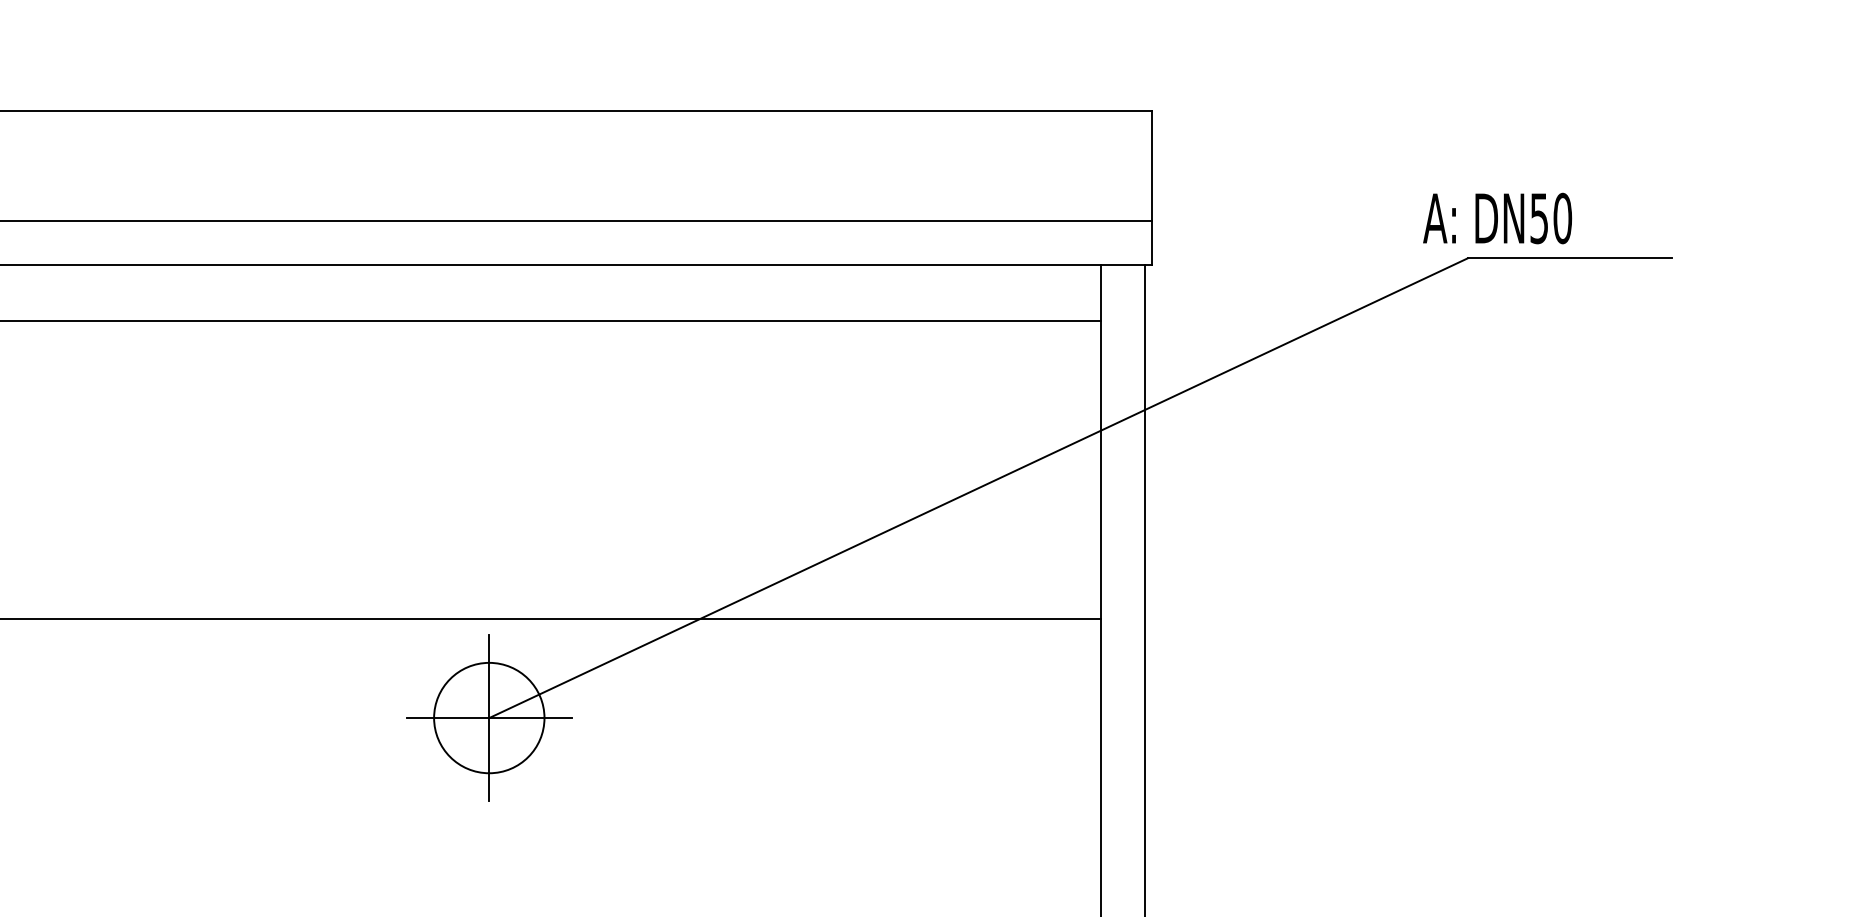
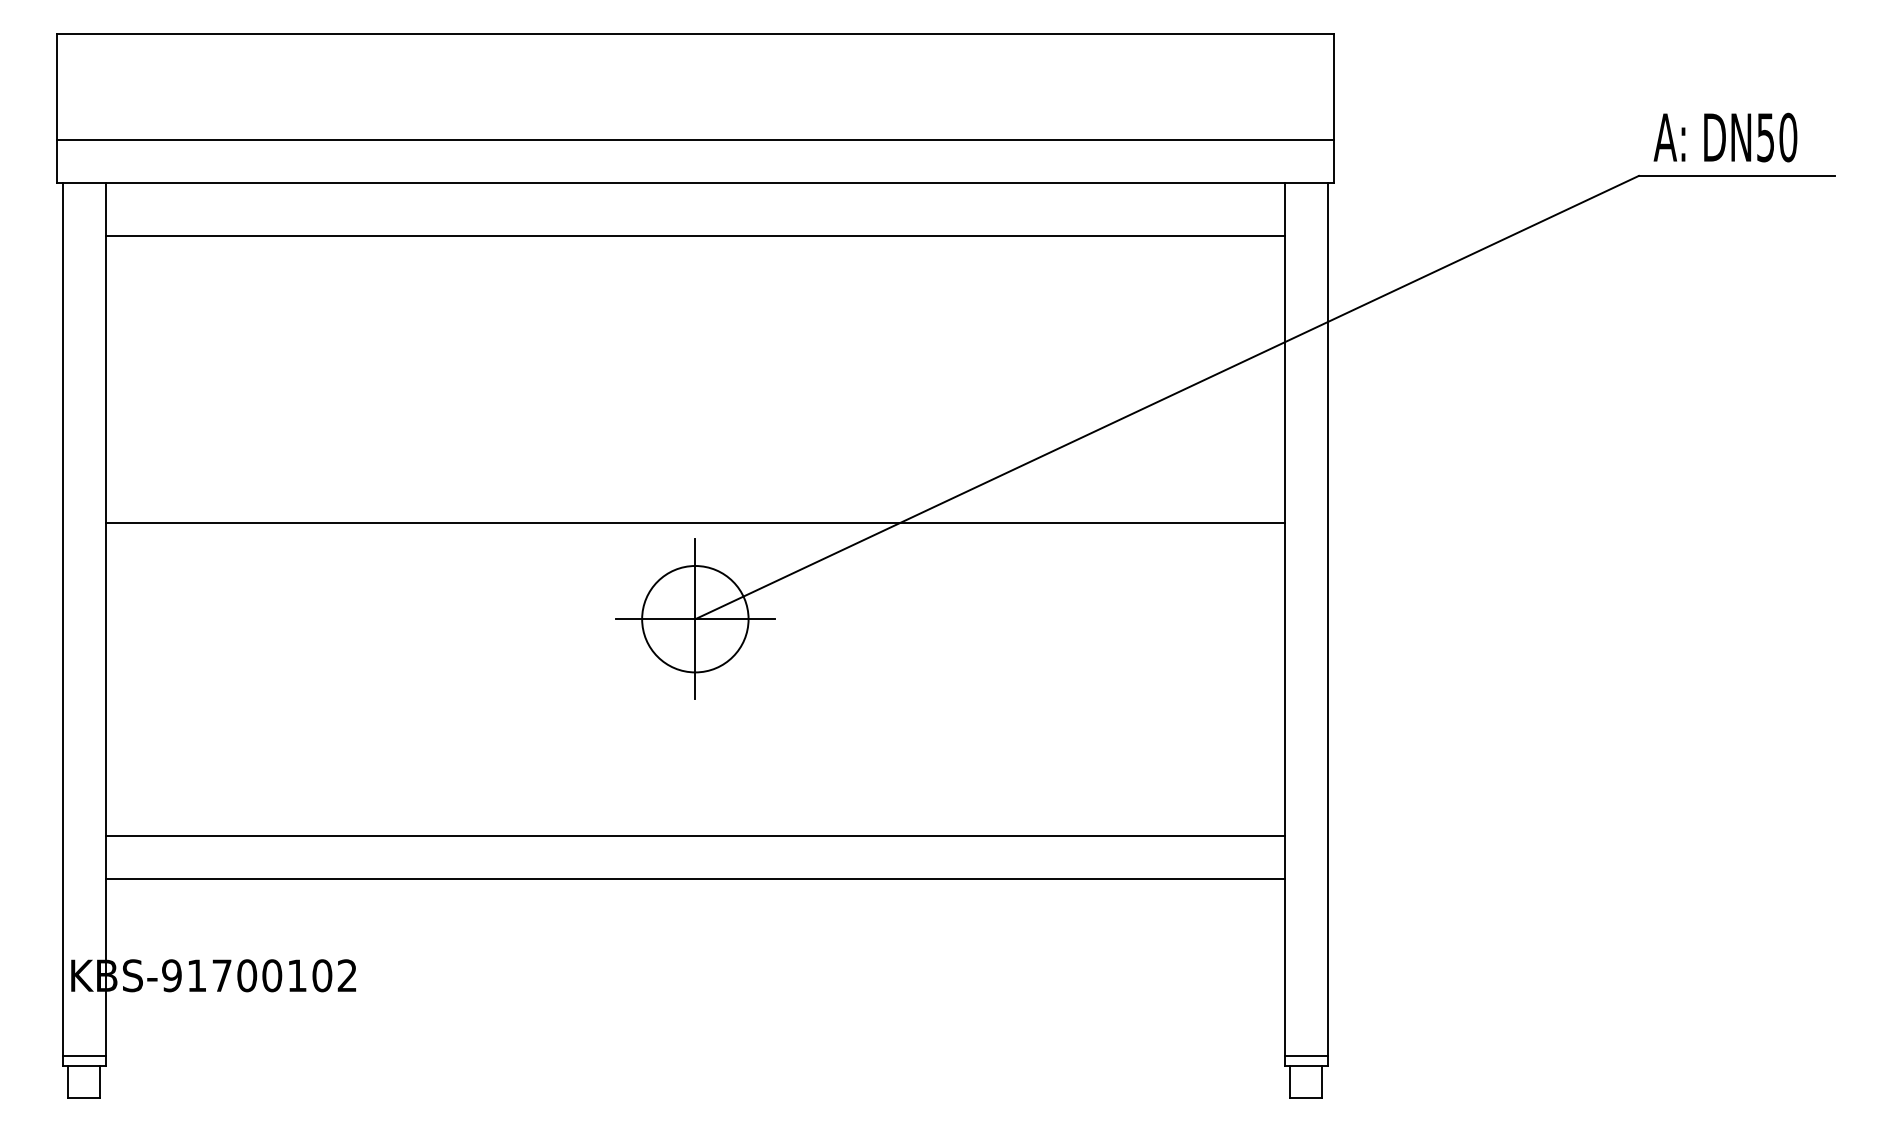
text: (1497, 218) -> (1725, 137), moved

